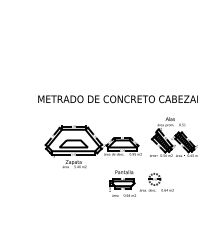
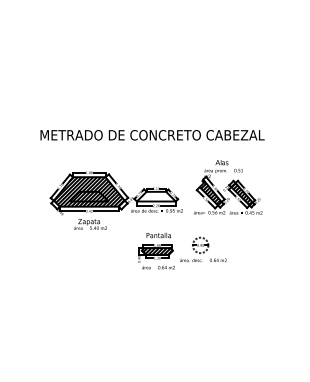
hatch: (73, 140) -> (89, 191), added
hatch: (123, 183) -> (157, 251), added

